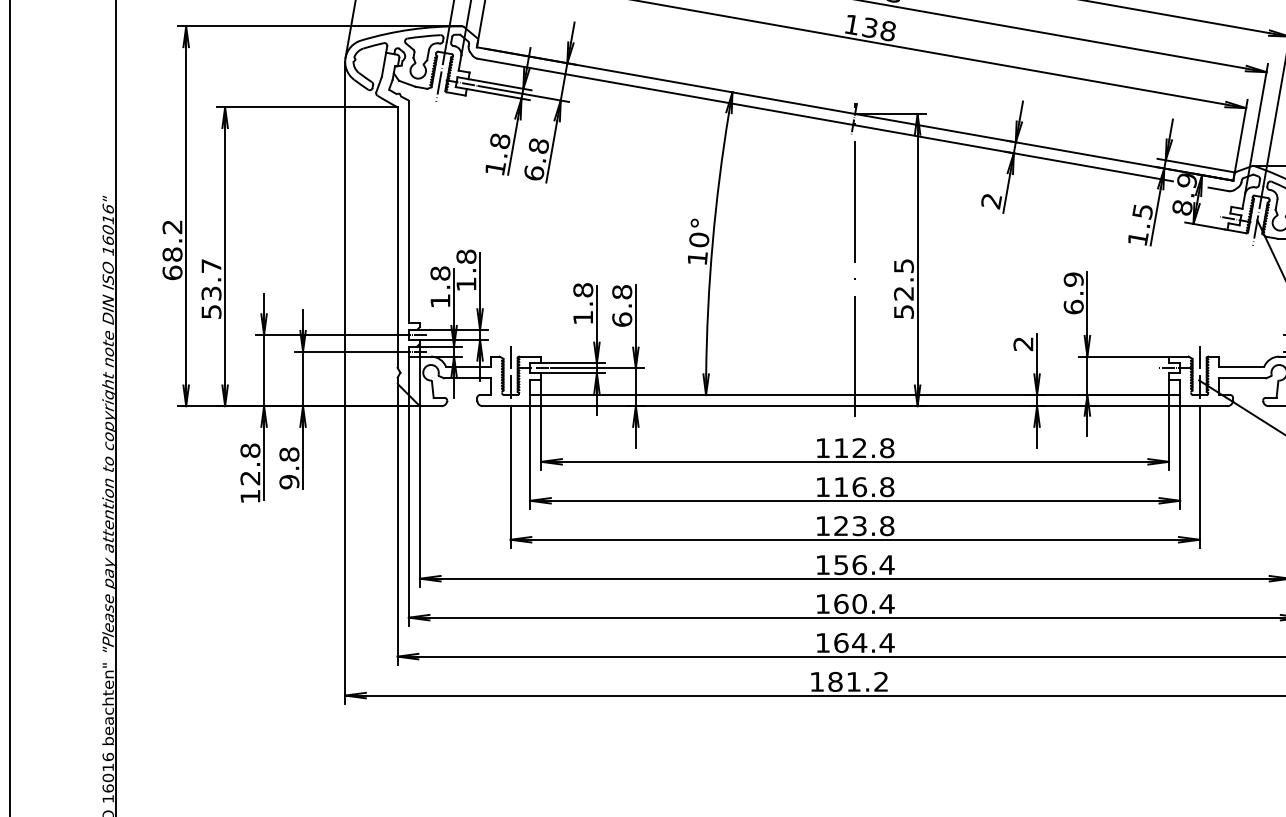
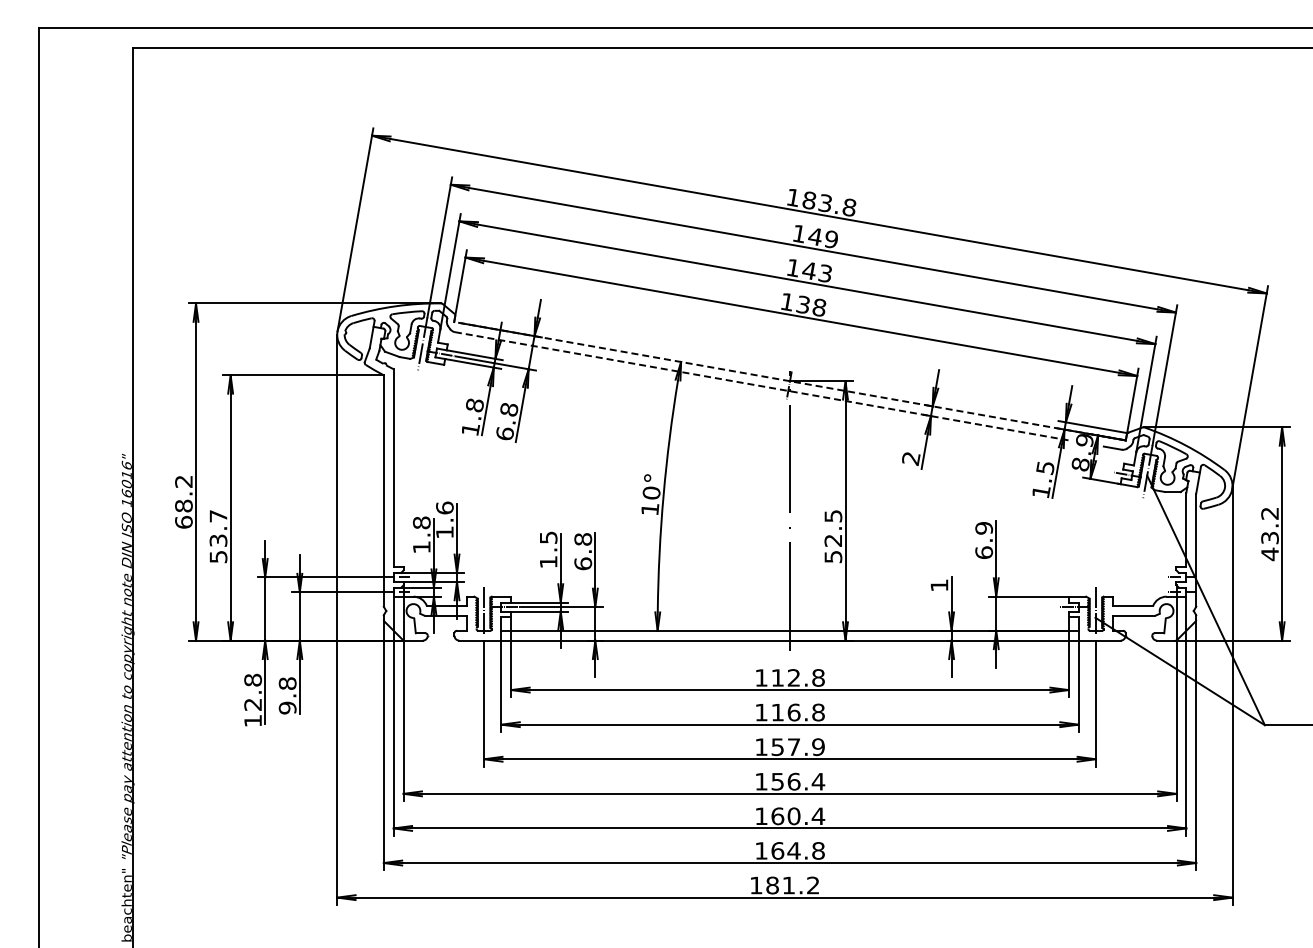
line: (855, 114) -> (790, 381), solid -> dashed
line: (826, 119) -> (764, 386), solid -> dashed
text: (465, 256) -> (444, 507), 1.8 -> 1.6
text: (583, 290) -> (548, 537), 1.8 -> 1.5
text: (1023, 344) -> (939, 585), 2 -> 1
text: (863, 526) -> (797, 747), 123.8 -> 157.9
text: (887, 642) -> (818, 850), 164.4 -> 164.8

